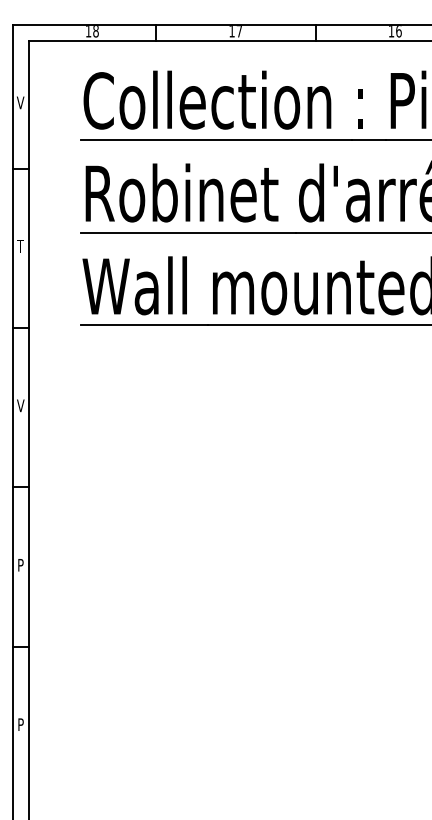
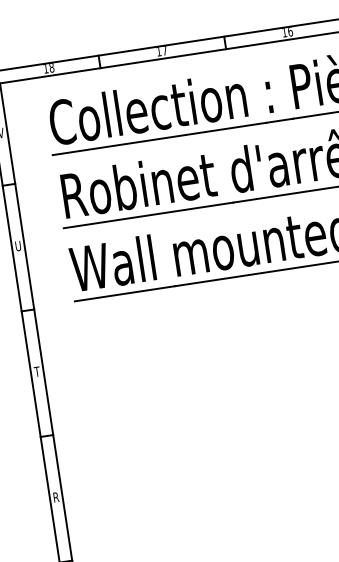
text: (20, 246) -> (18, 246), T -> U
text: (20, 405) -> (36, 371), V -> T
text: (20, 565) -> (56, 497), P -> R

